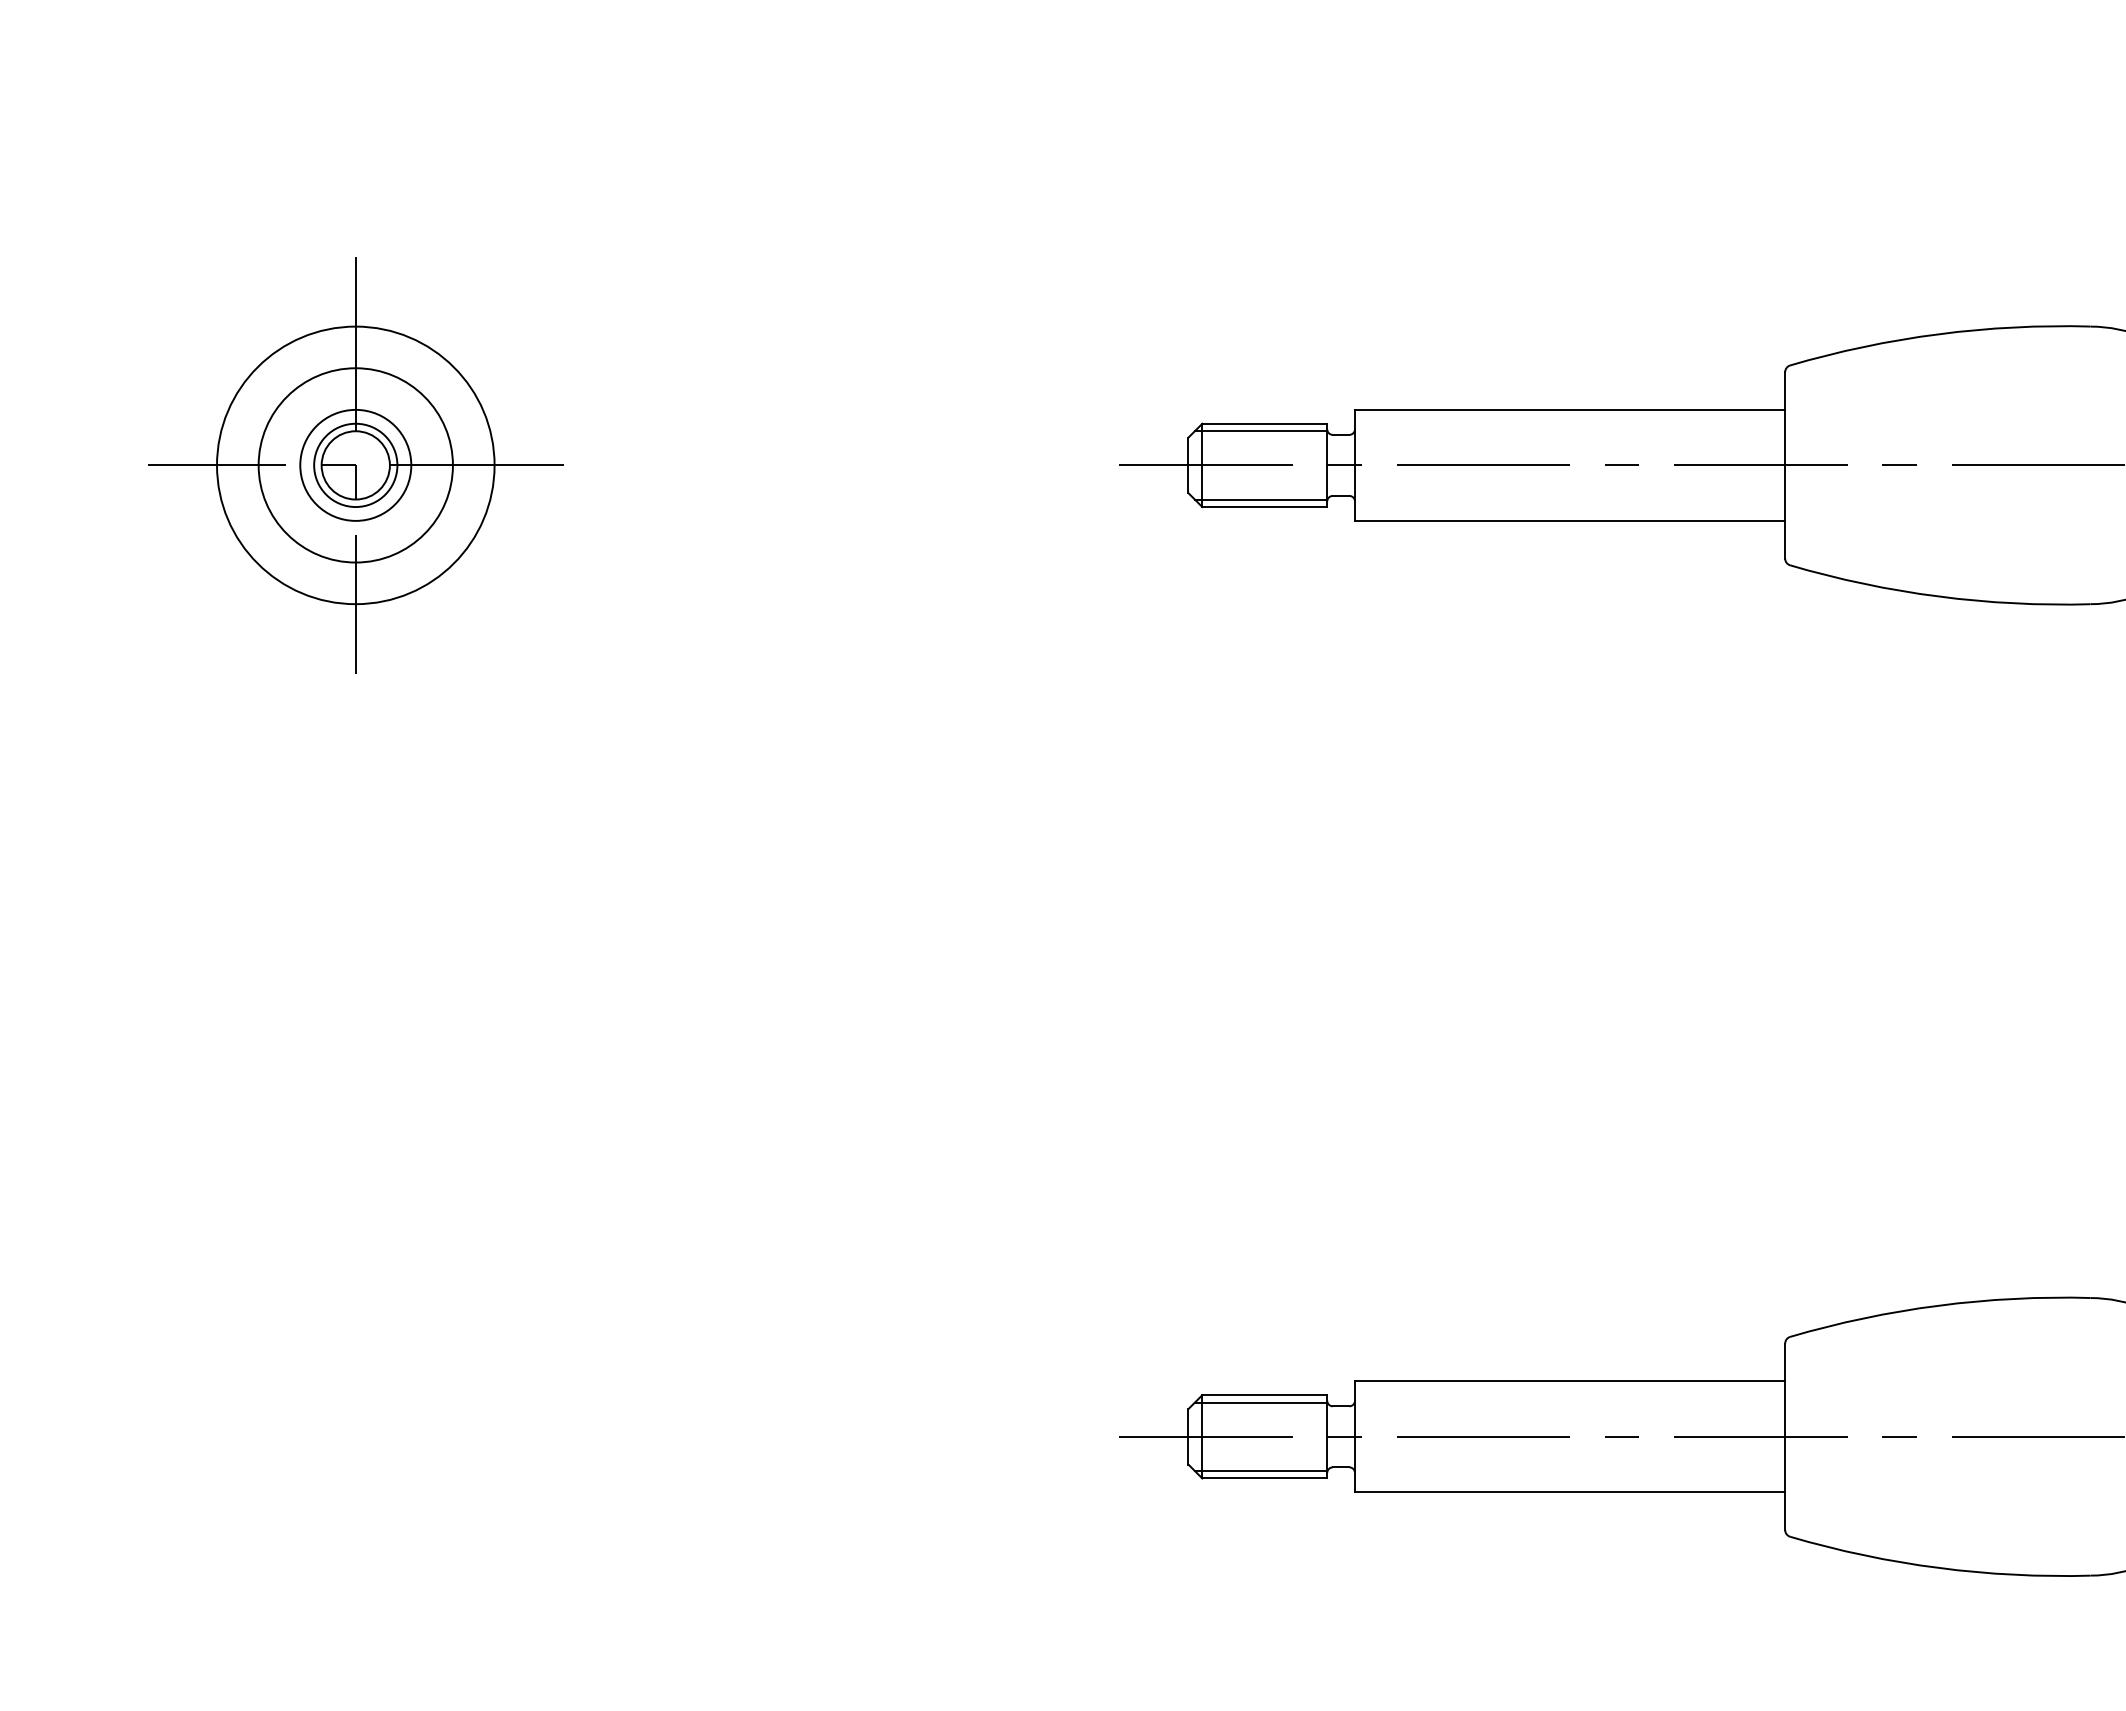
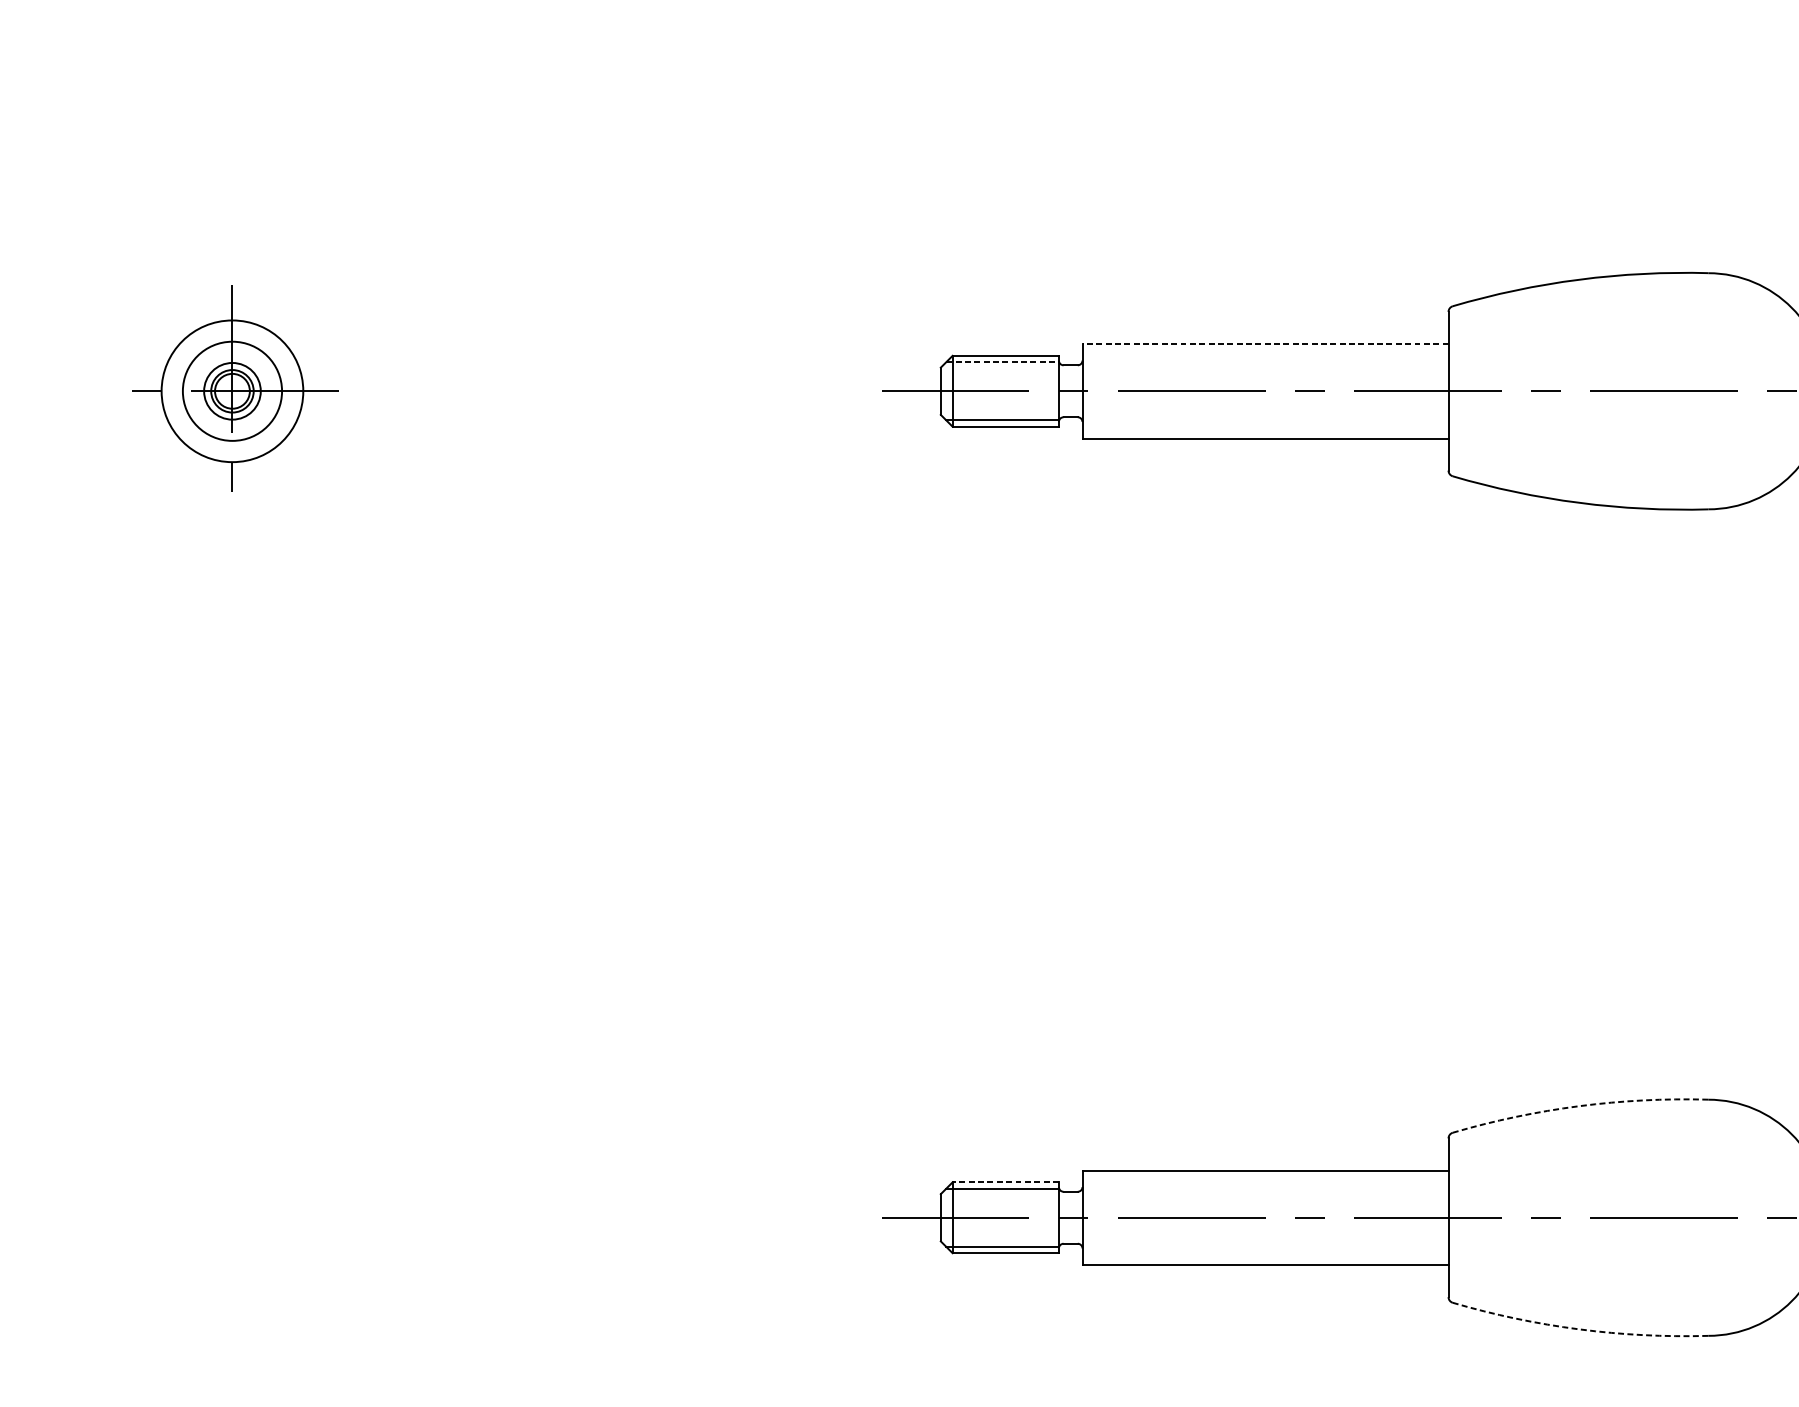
line: (1569, 409) -> (1265, 343), solid -> dashed
line: (1261, 431) -> (1002, 362), solid -> dashed
part: (355, 465) -> (232, 391), size x0.6
arc: (1938, 1305) -> (1578, 1106), solid -> dashed
line: (1264, 1395) -> (1005, 1182), solid -> dashed
arc: (1938, 1567) -> (1578, 1328), solid -> dashed

